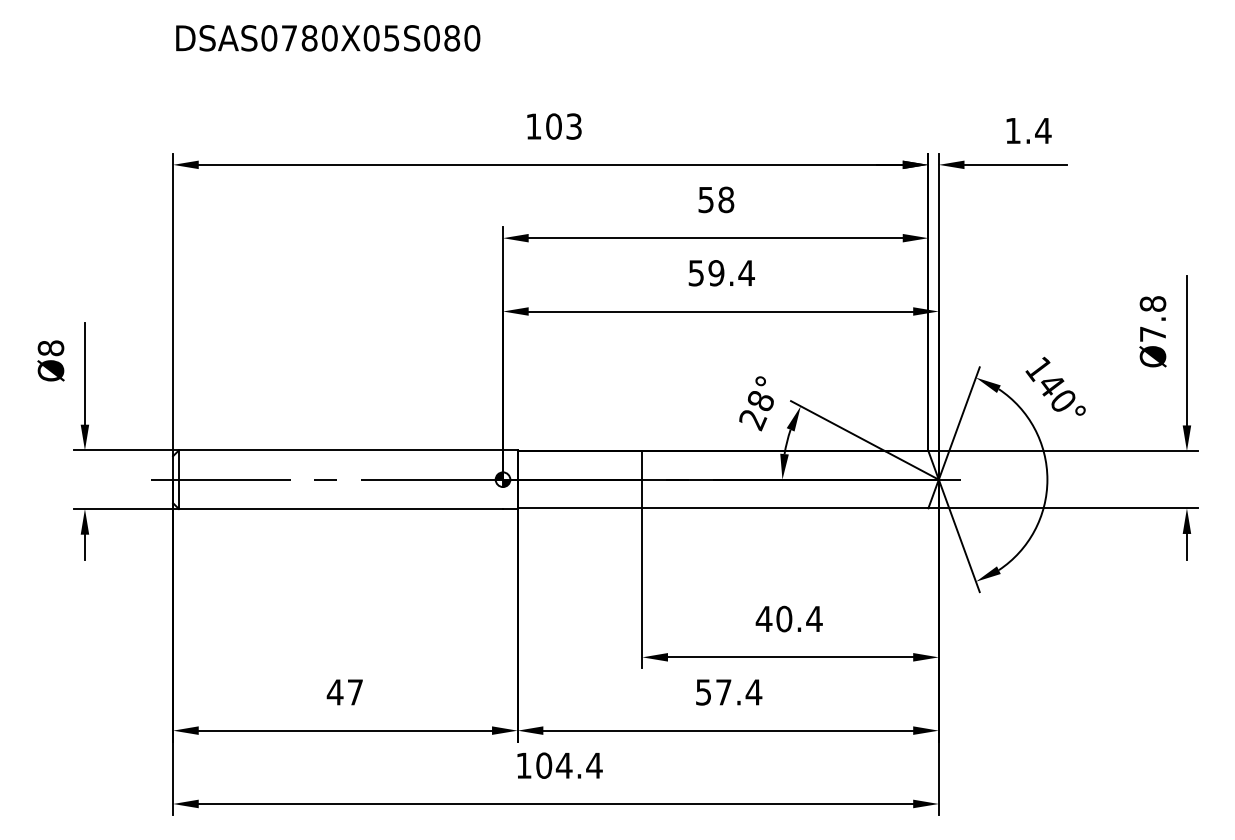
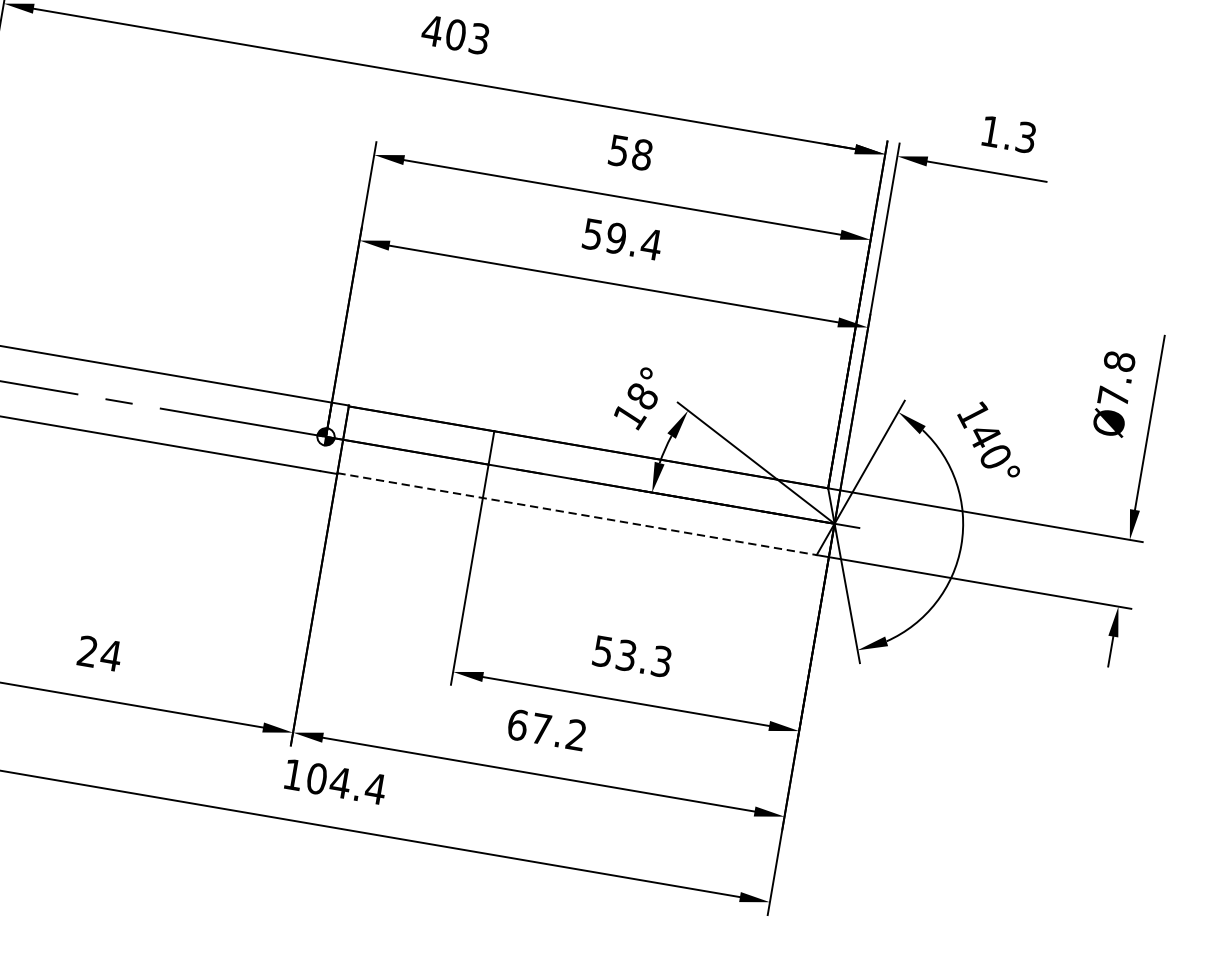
text: (533, 126) -> (432, 30), 103 -> 403
text: (1043, 130) -> (1026, 137), 1.4 -> 1.3
text: (753, 420) -> (630, 417), 28° -> 18°
line: (723, 508) -> (577, 514), solid -> dashed
text: (788, 618) -> (631, 655), 40.4 -> 53.3
text: (344, 692) -> (98, 653), 47 -> 24
text: (729, 692) -> (547, 730), 57.4 -> 67.2

